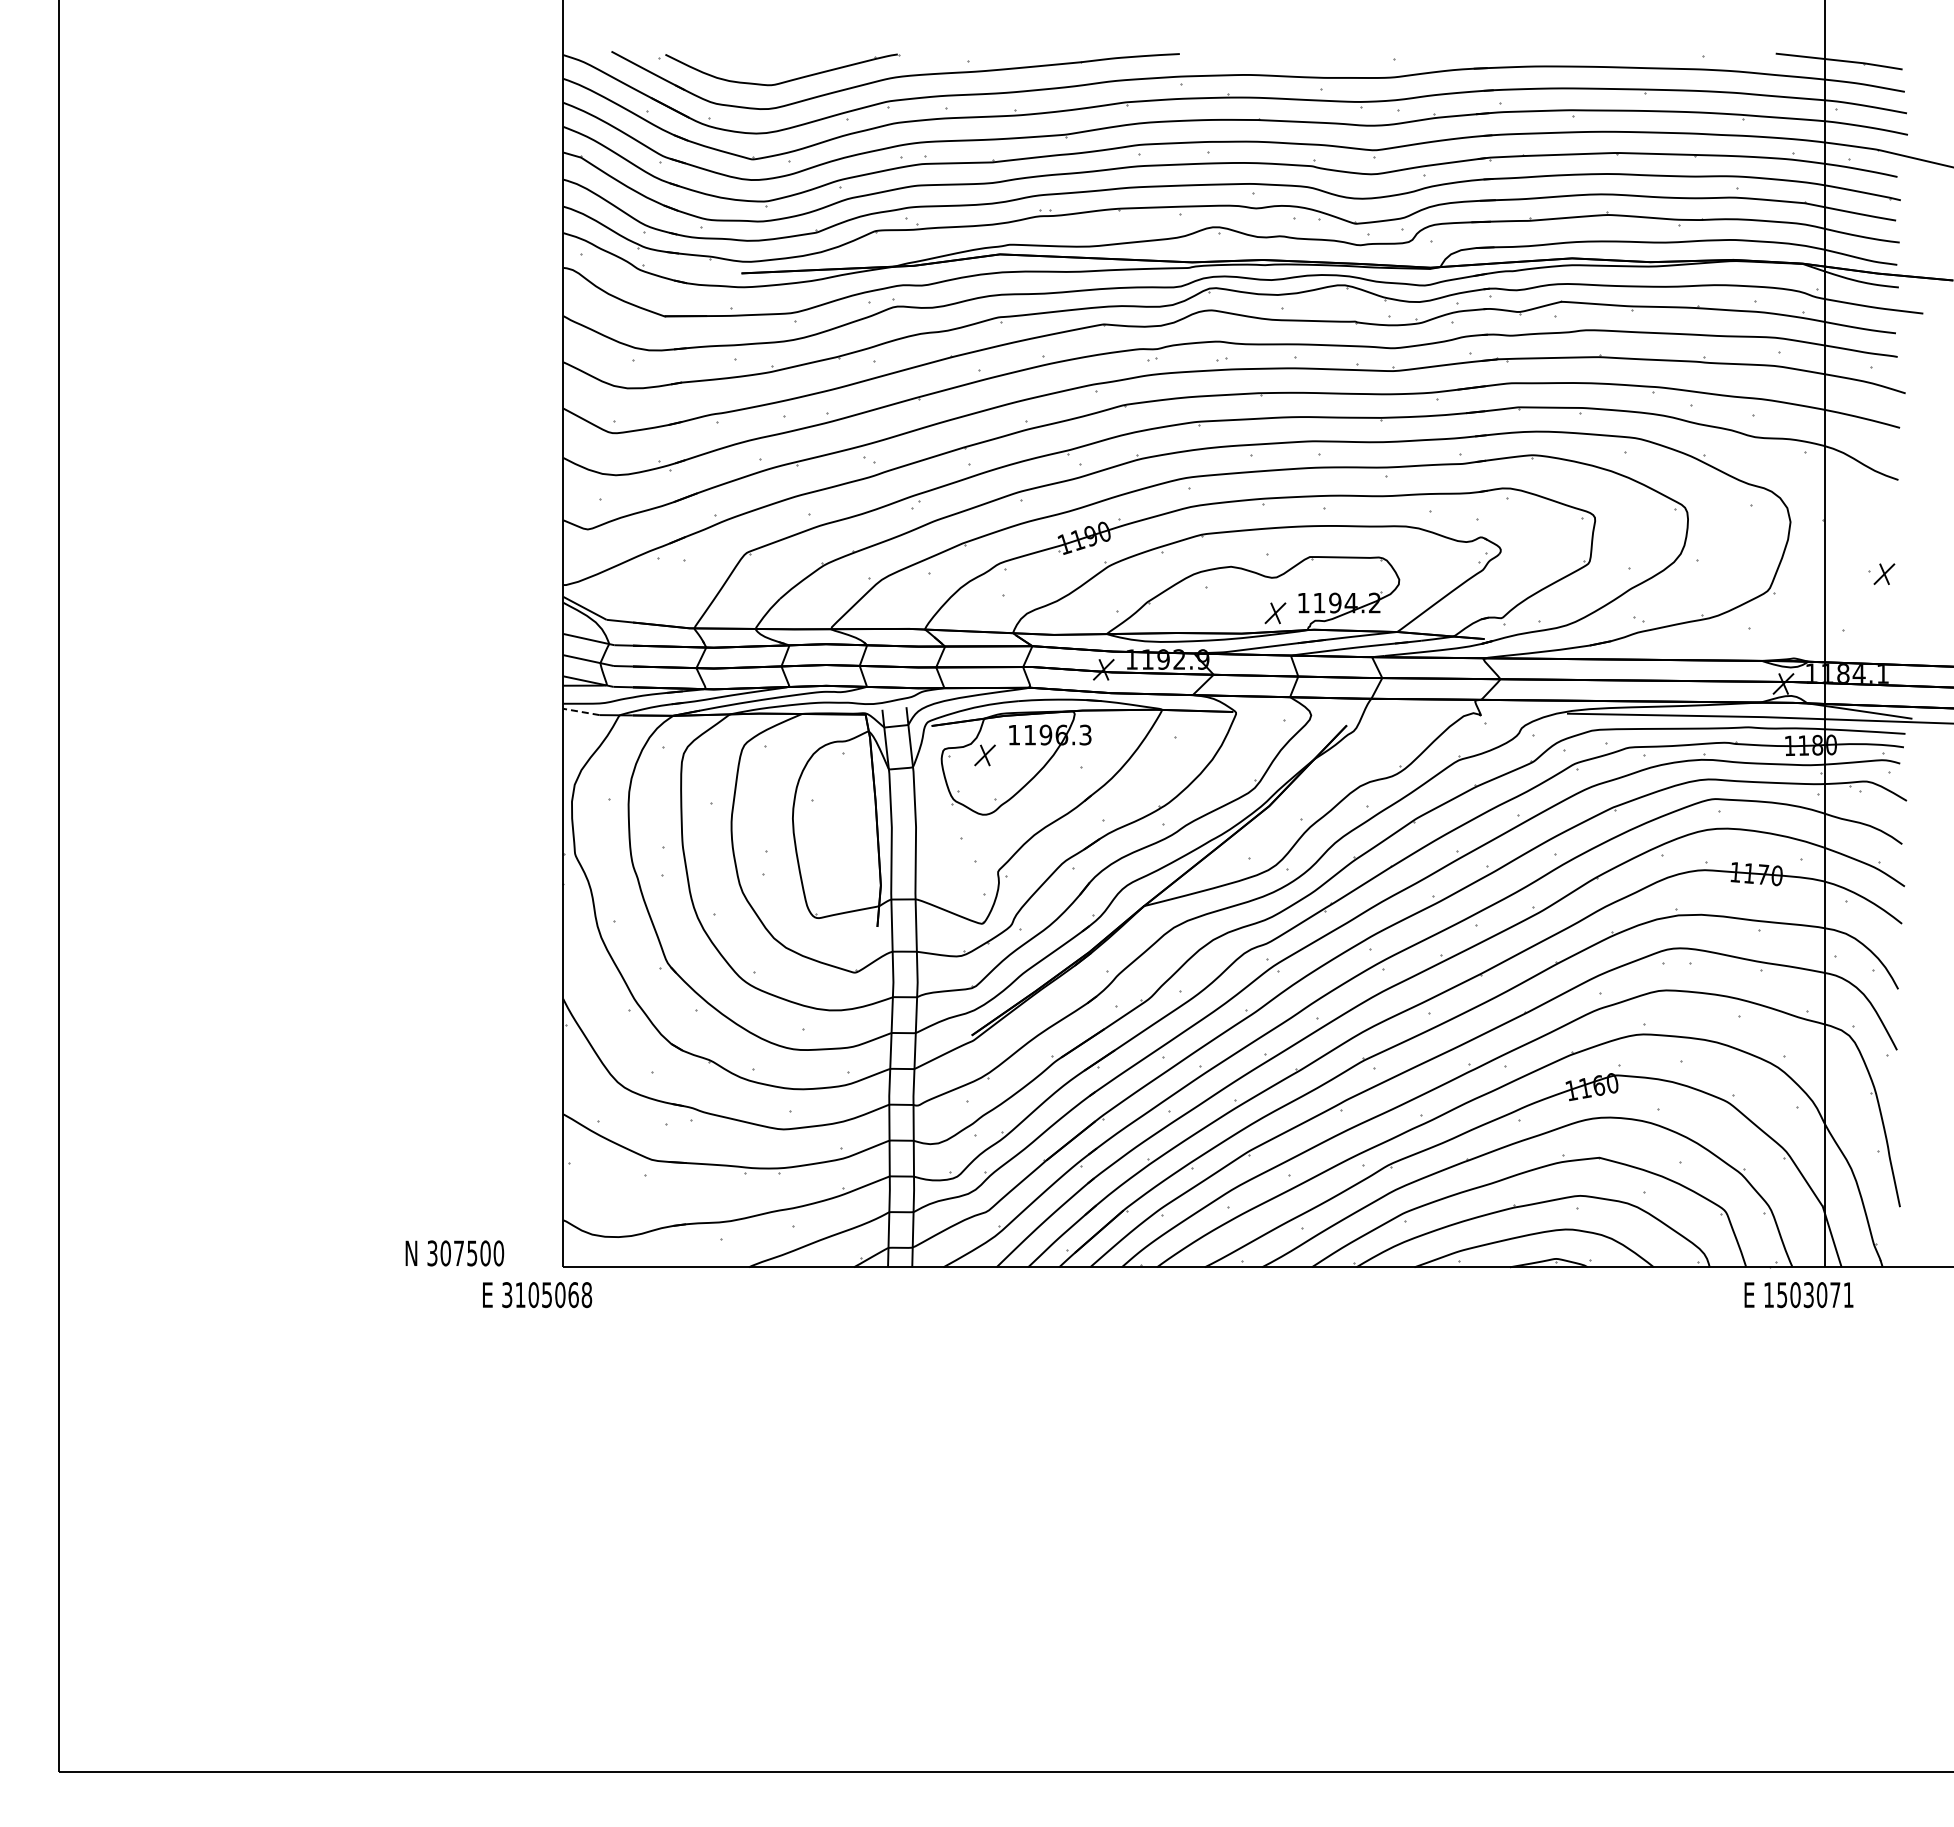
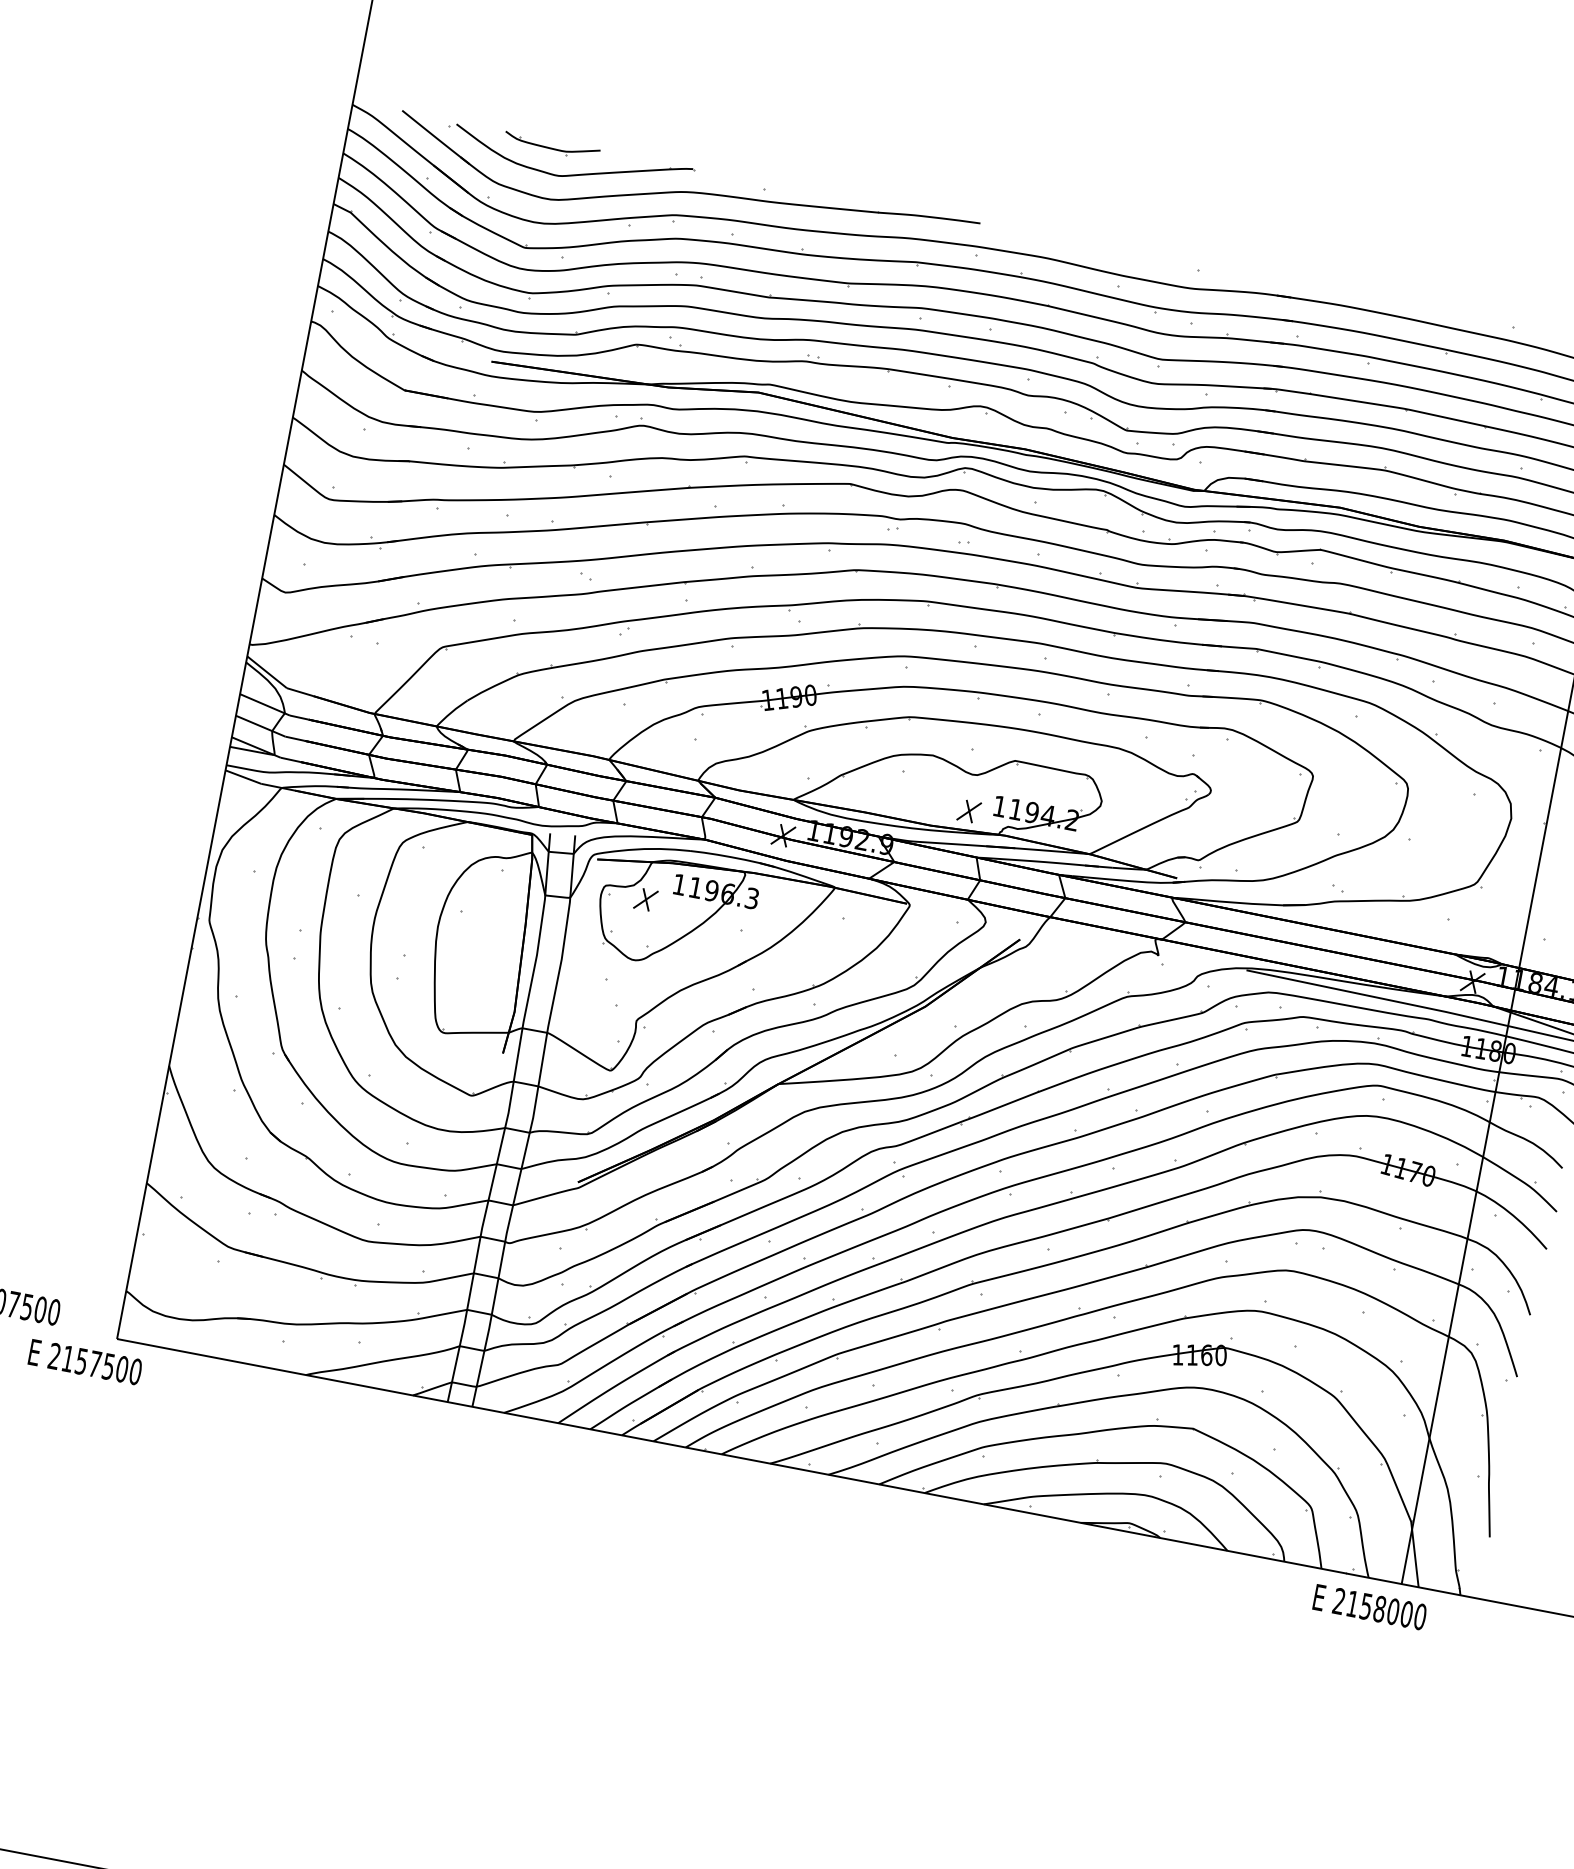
part: (759, 58) -> (551, 146), added
line: (580, 711) -> (242, 776), dashed -> solid
text: (547, 1295) -> (95, 1364), 3105068 -> 2157500
text: (1808, 1295) -> (1379, 1609), 1503071 -> 2158000

